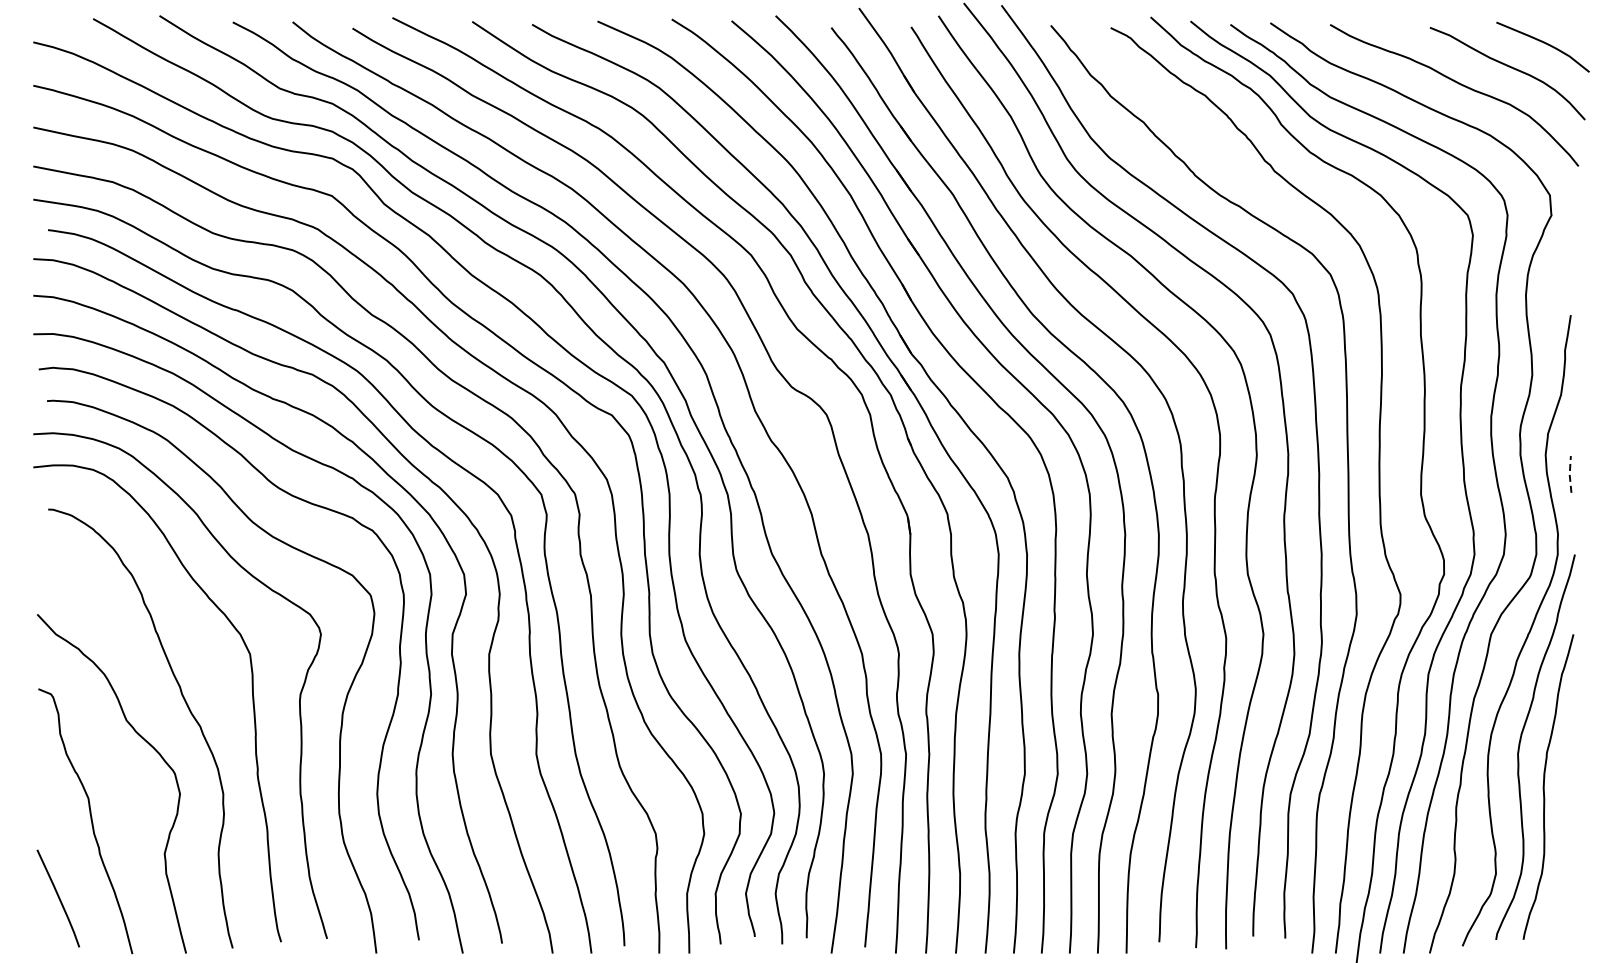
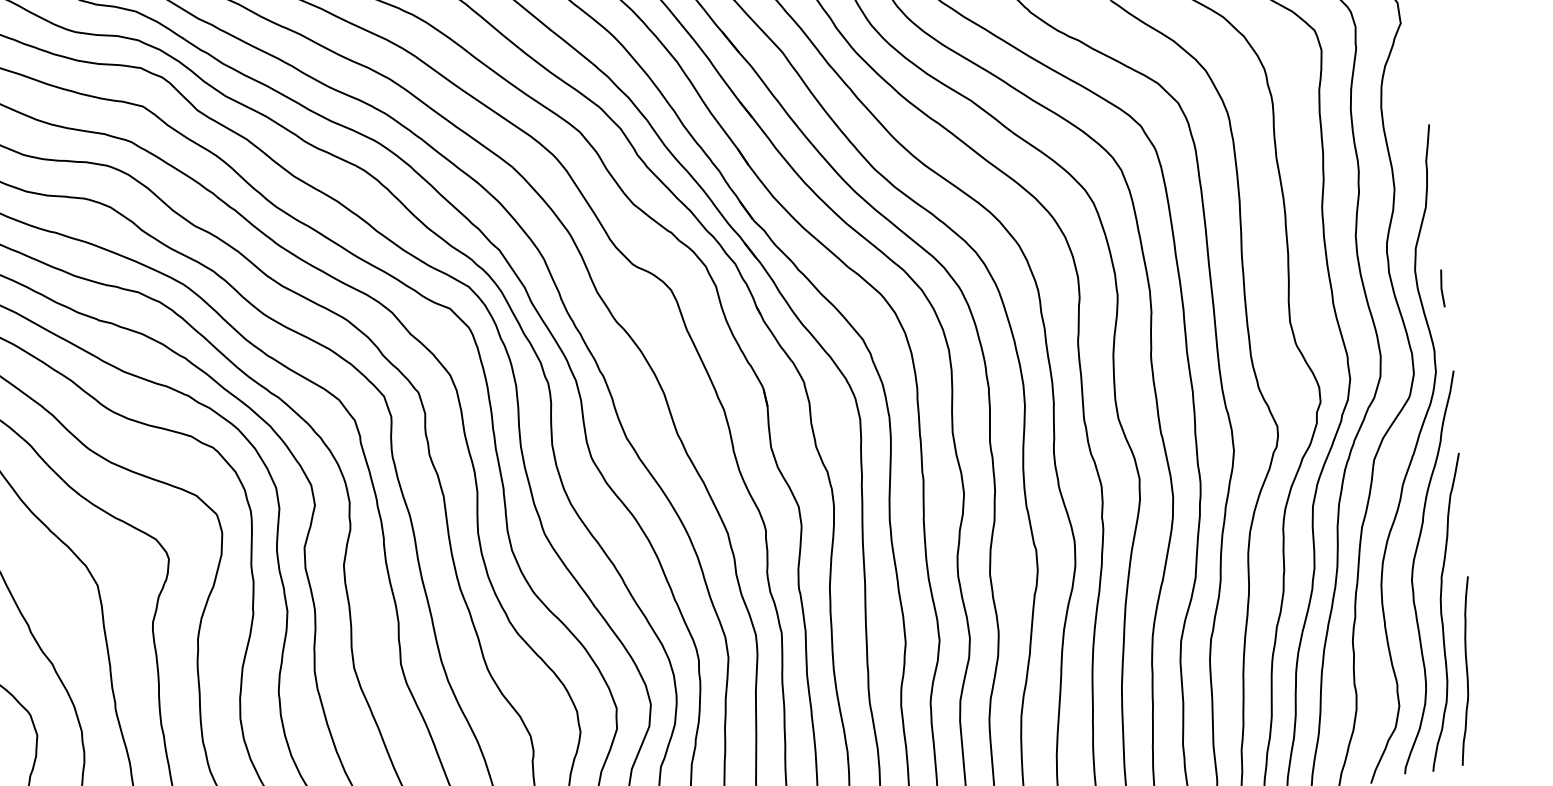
line: (1569, 474) -> (1441, 288), dashed -> solid
curve: (1563, 845) -> (1466, 671), added

